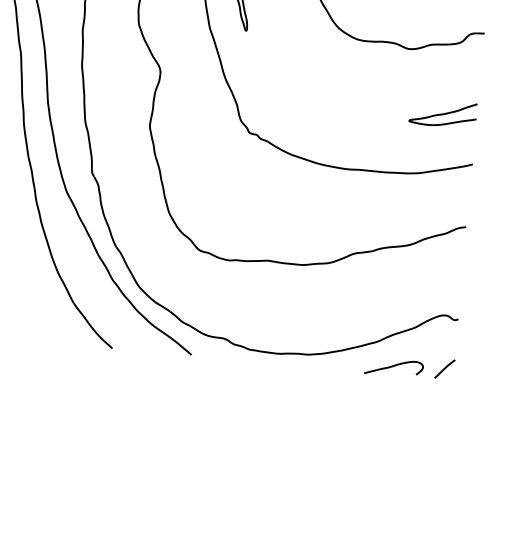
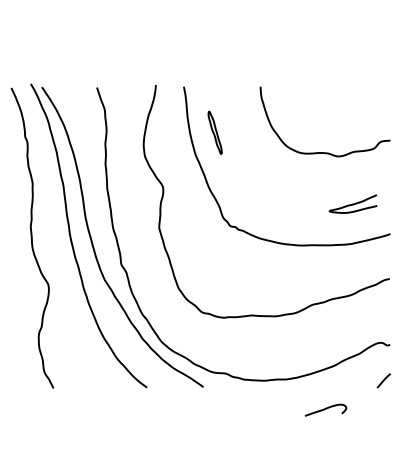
curve: (442, 112) -> (352, 203), moved
curve: (393, 366) -> (325, 409), moved

